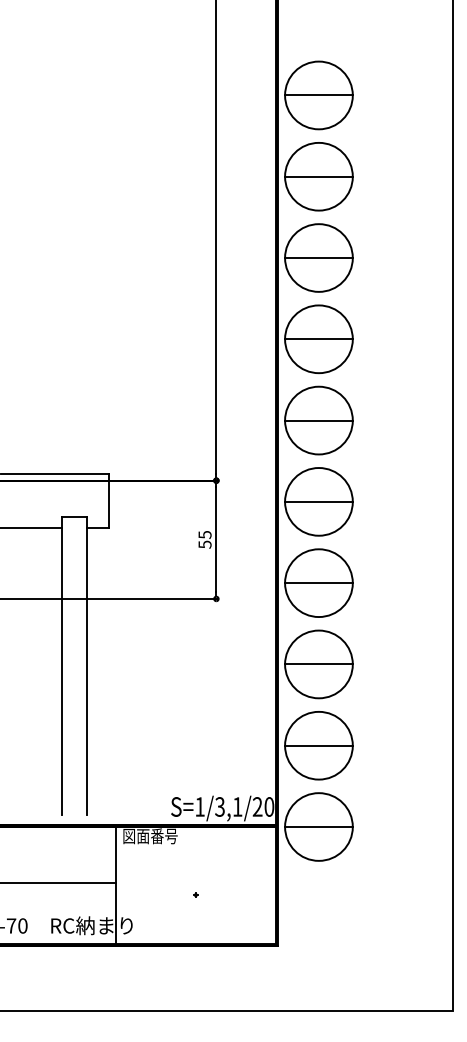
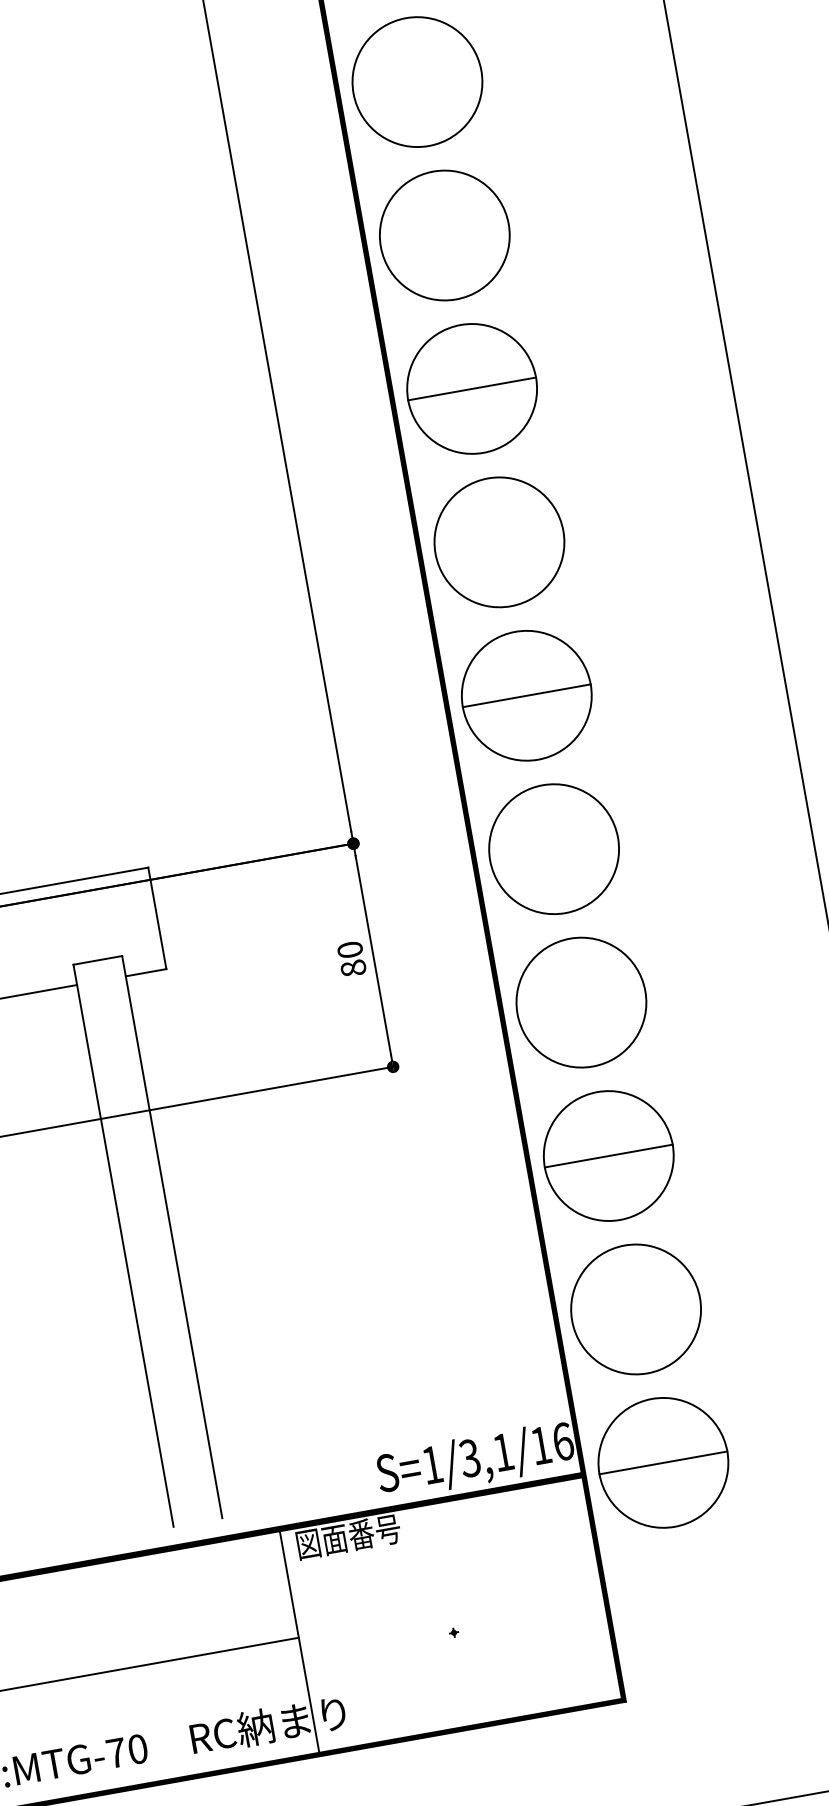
line: (318, 95) -> (416, 82), removed
line: (318, 176) -> (443, 235), removed
line: (318, 339) -> (498, 542), removed
line: (318, 501) -> (553, 848), removed
text: (204, 539) -> (350, 958), 55 -> 80
line: (318, 583) -> (580, 1003), removed
line: (318, 745) -> (635, 1309), removed
text: (263, 806) -> (551, 1442), S=1/3,1/20 -> S=1/3,1/16

